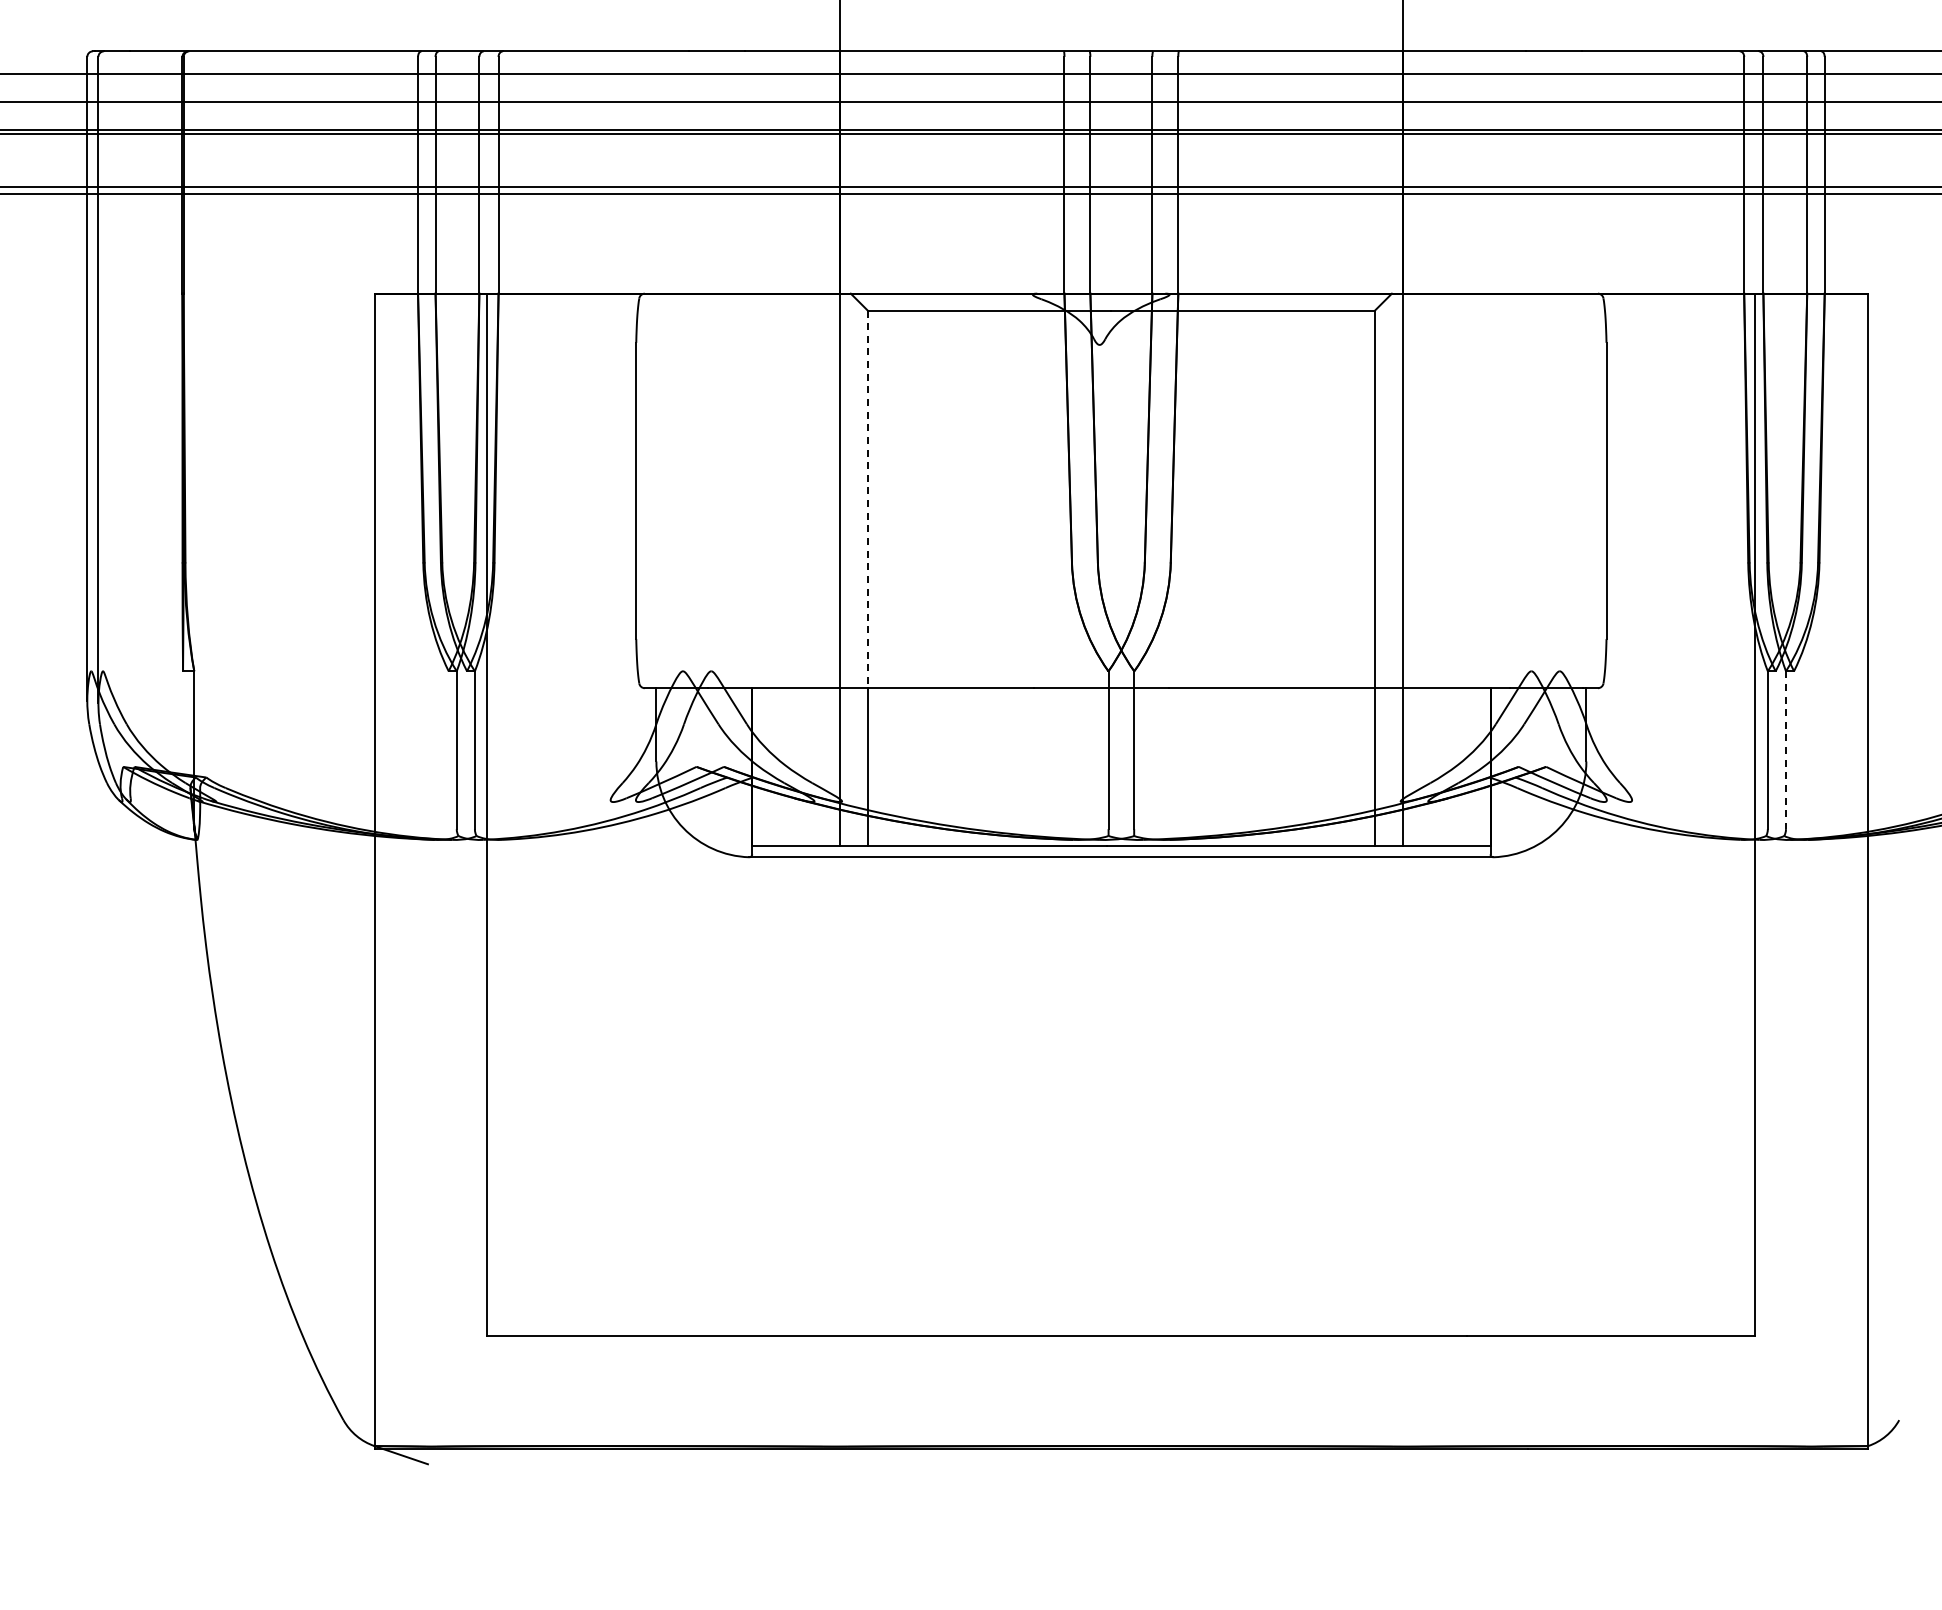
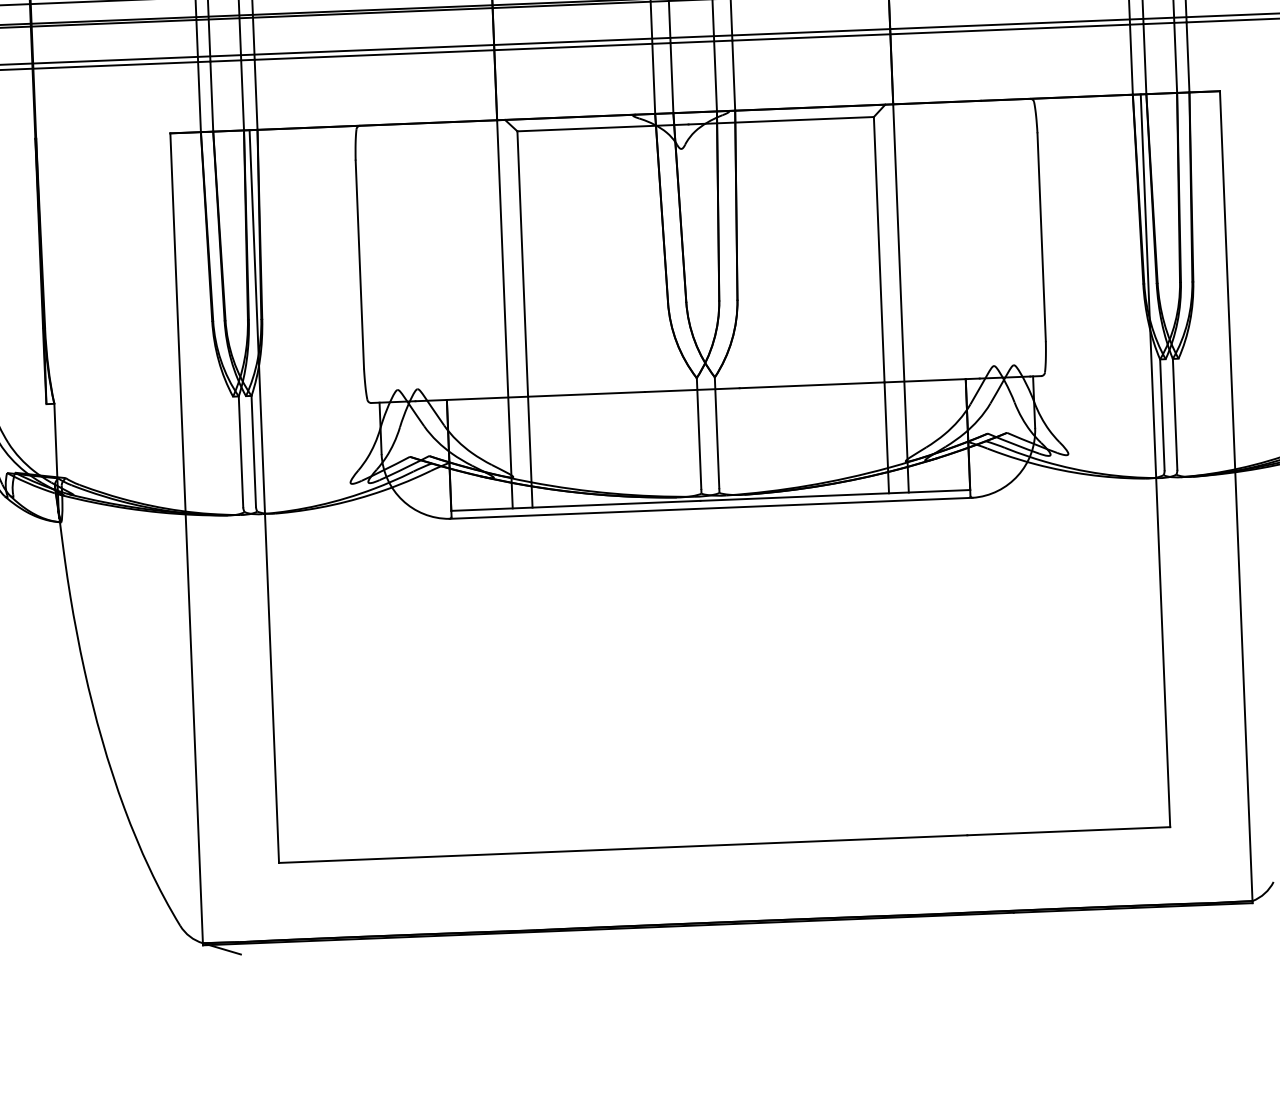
line: (867, 499) -> (522, 264), dashed -> solid
line: (1786, 750) -> (1175, 414), dashed -> solid

